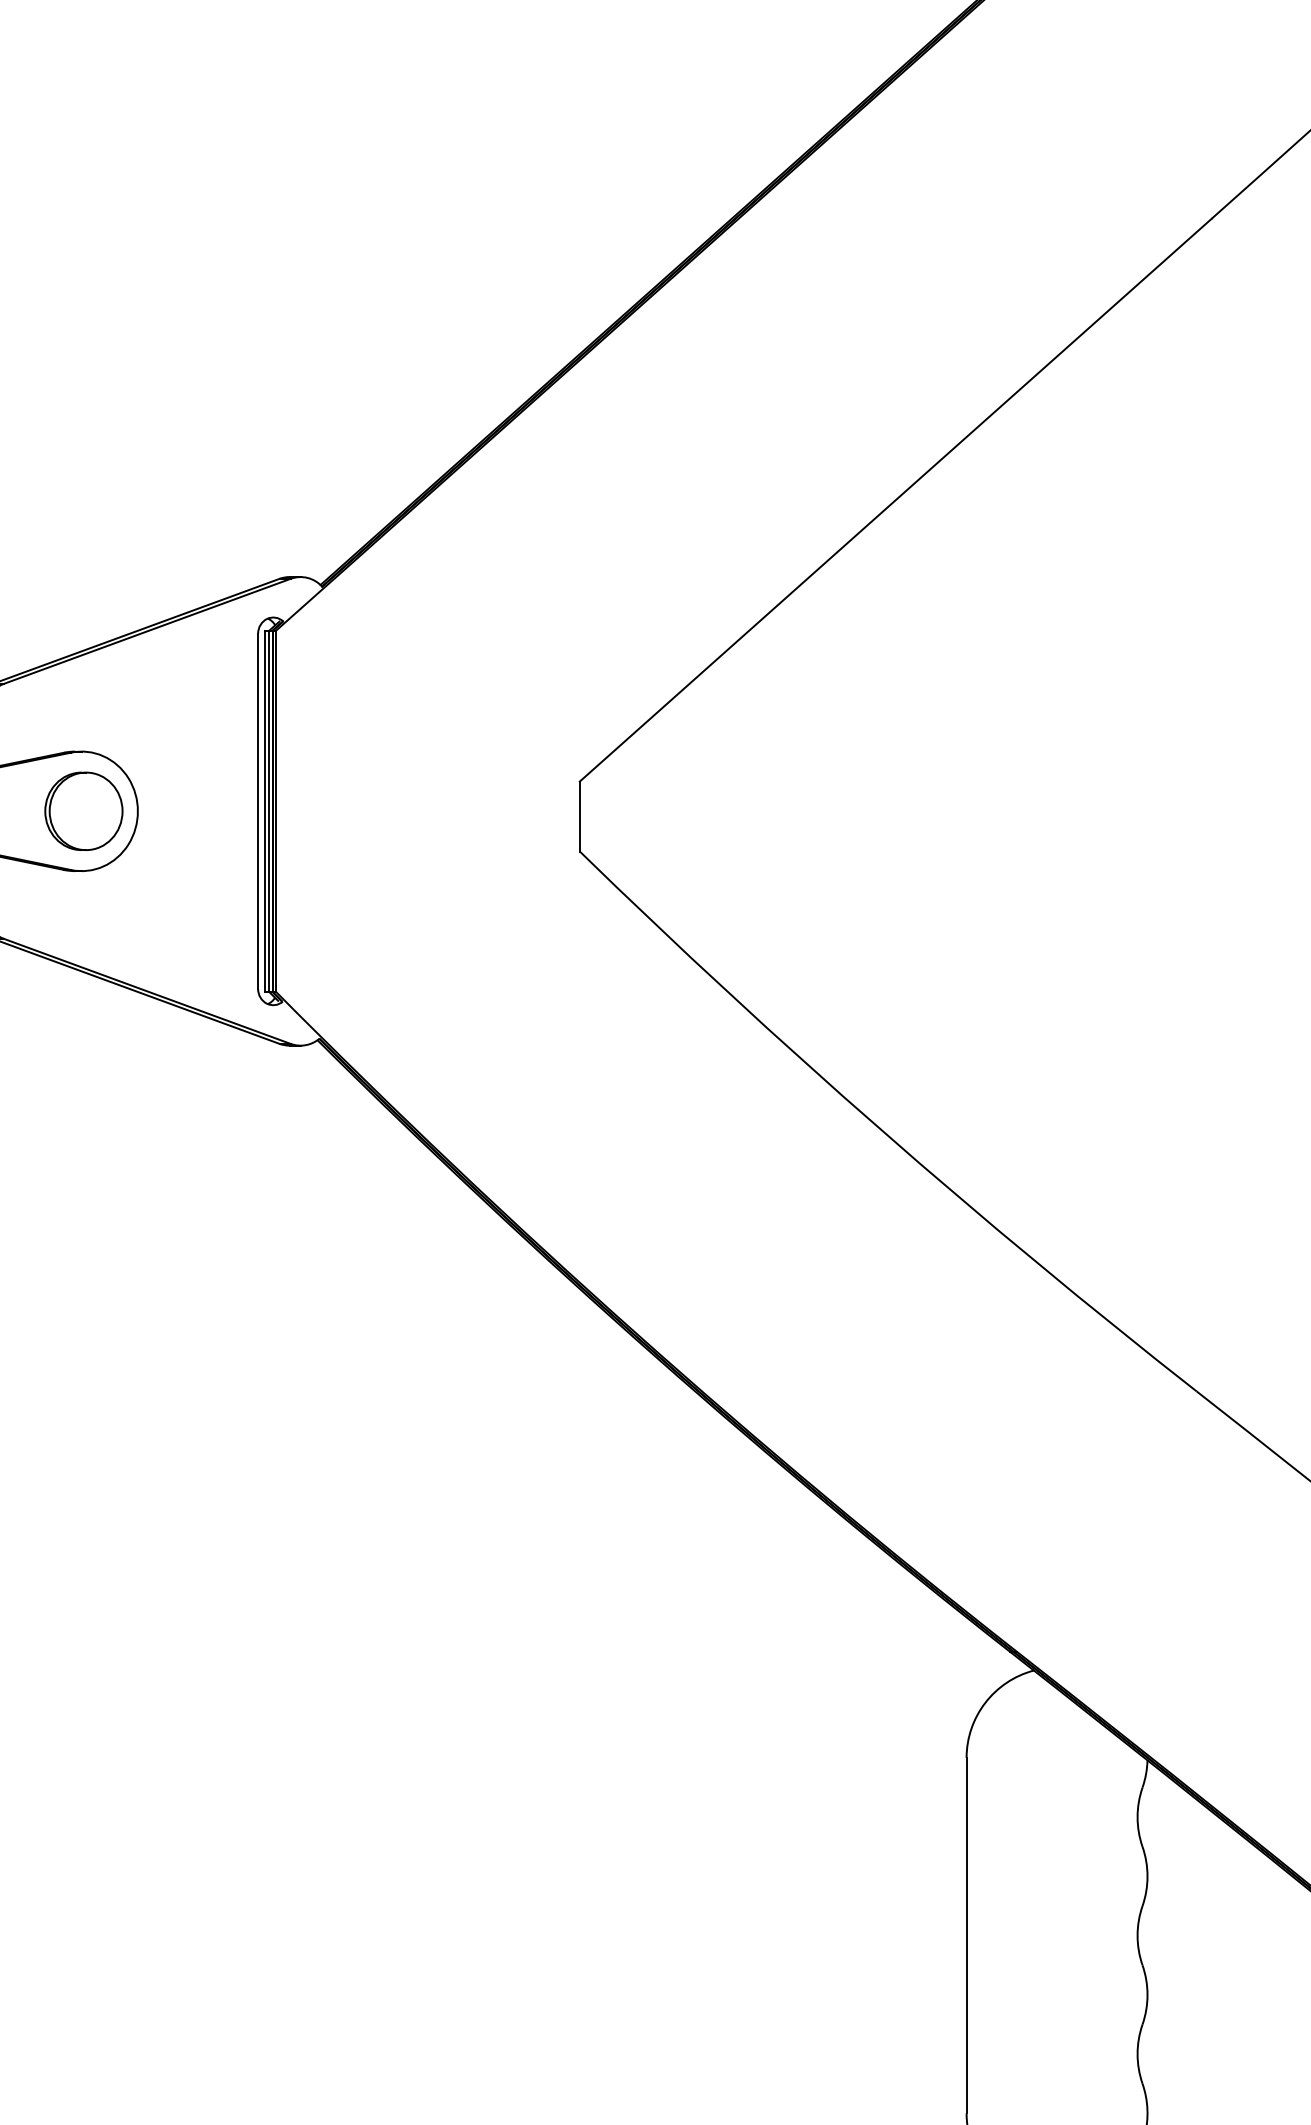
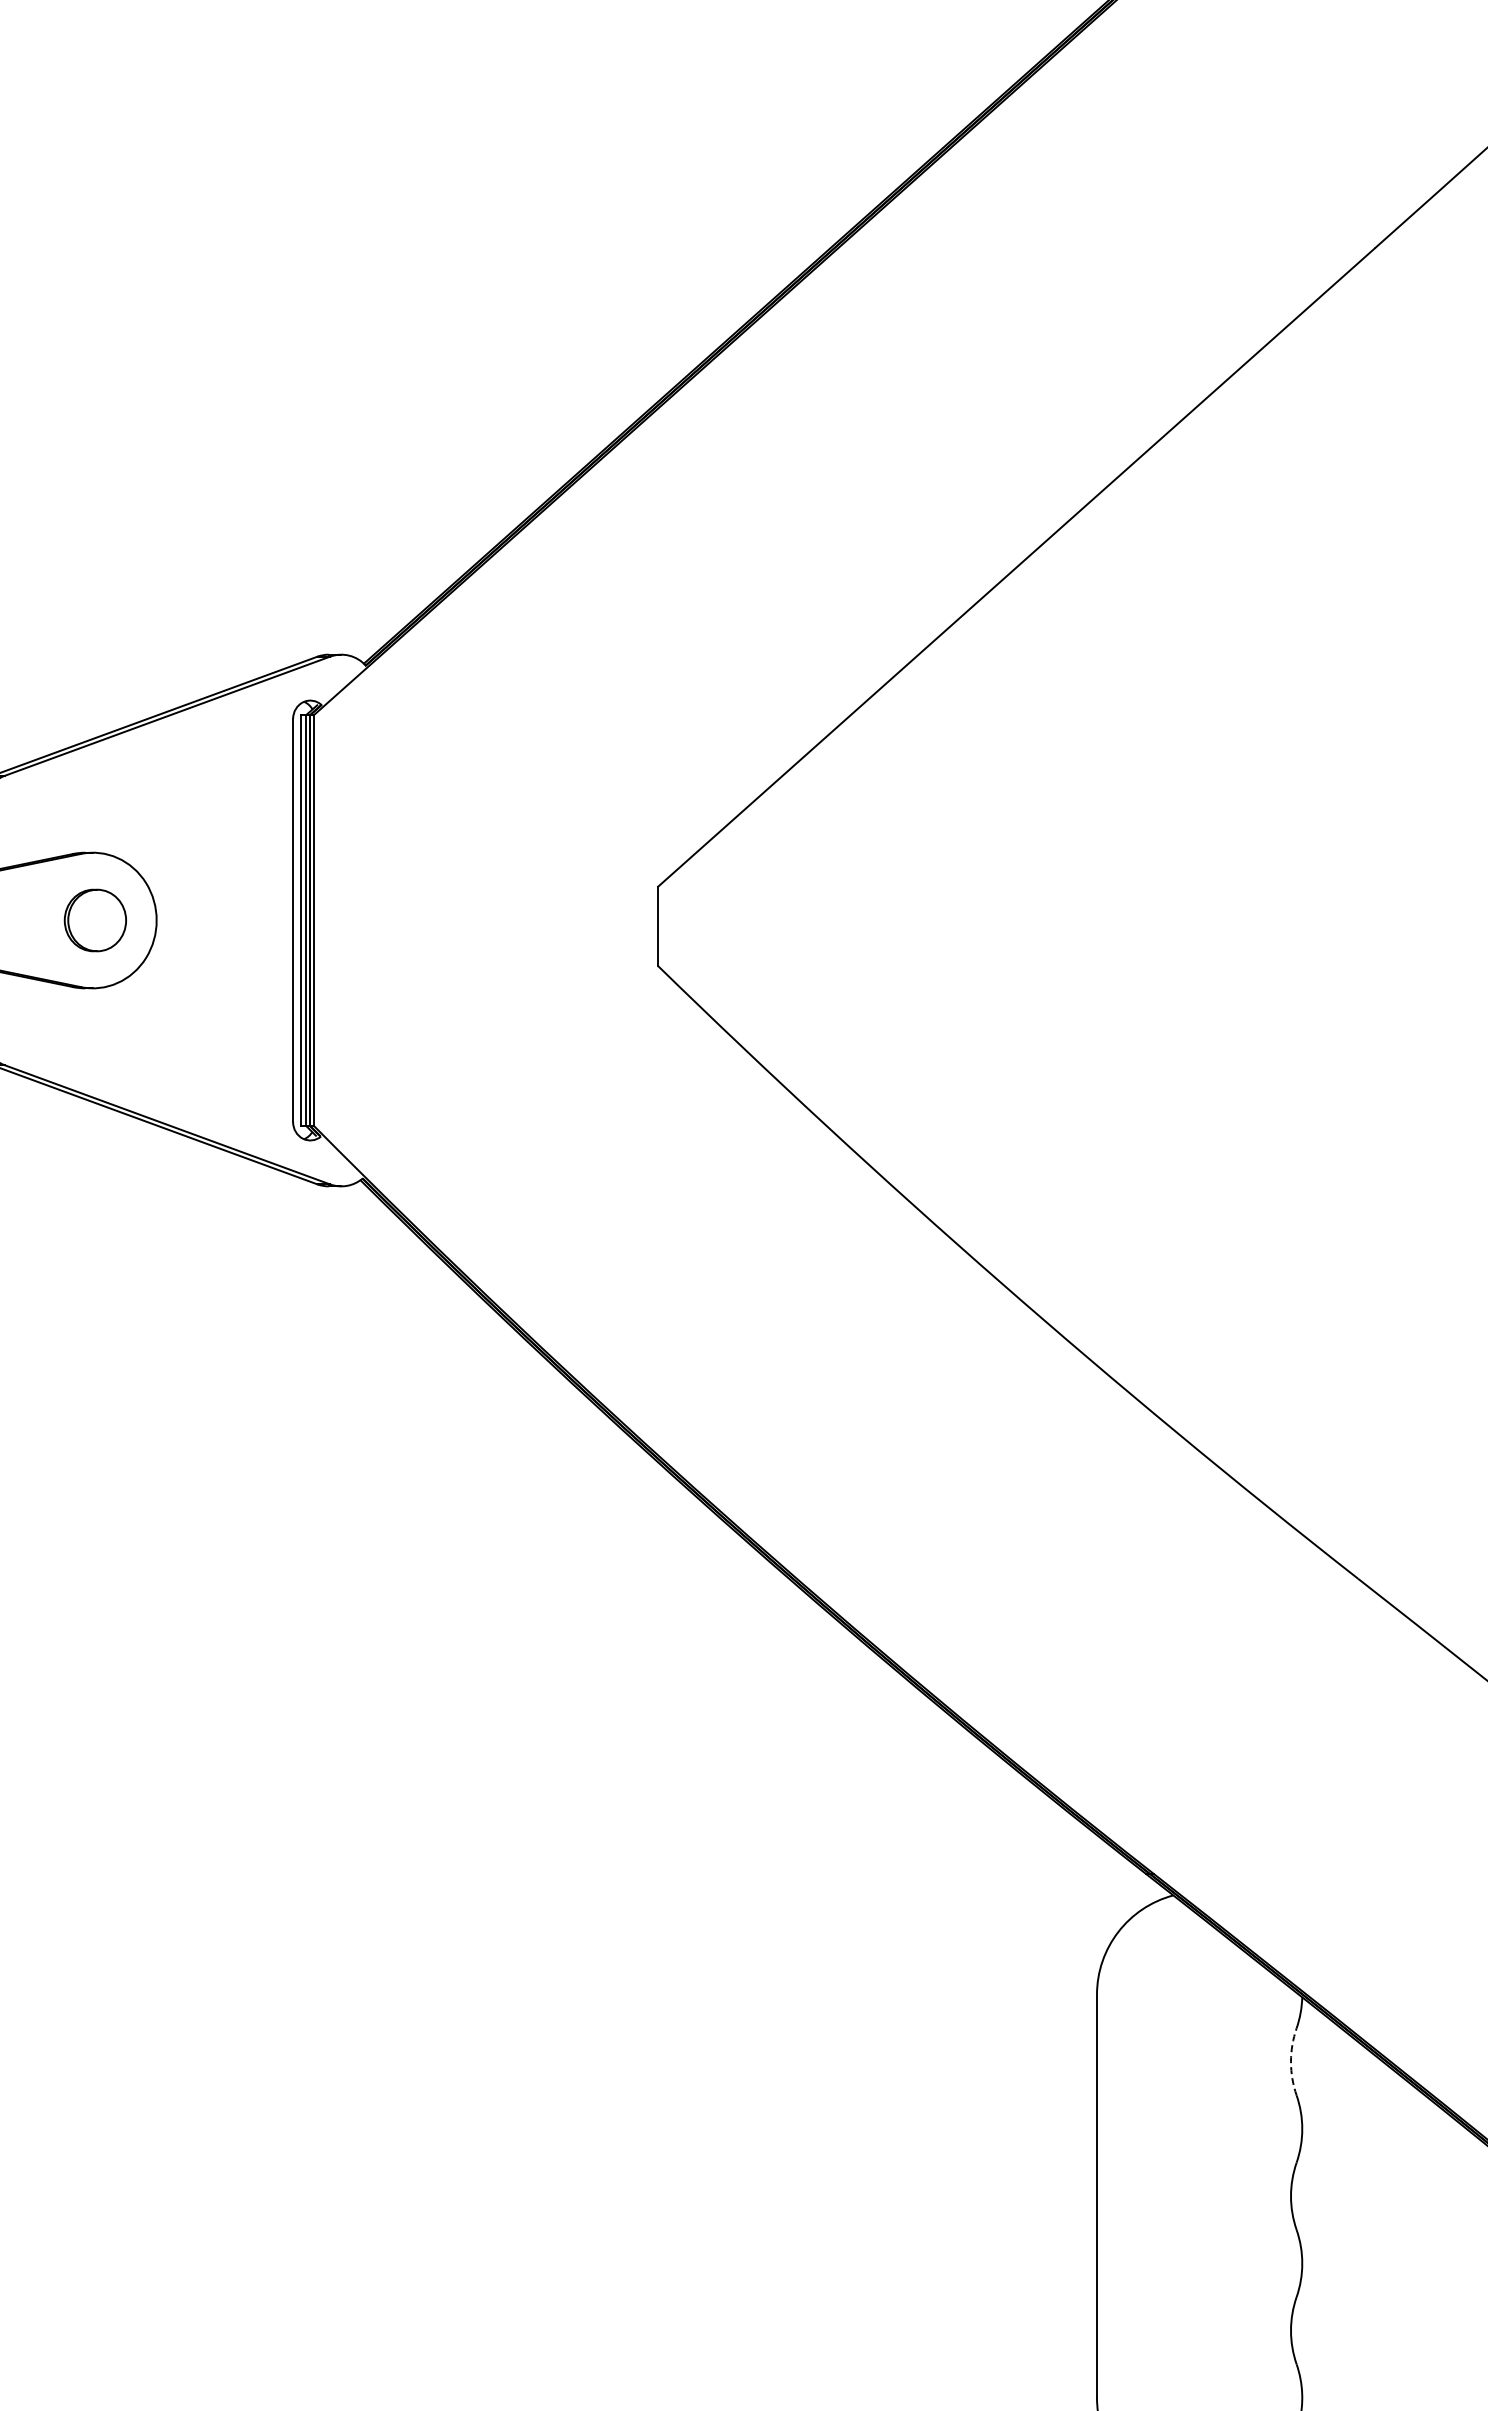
part: (83, 811) -> (95, 920), size x0.7
arc: (1138, 1816) -> (1291, 2061), solid -> dashed

